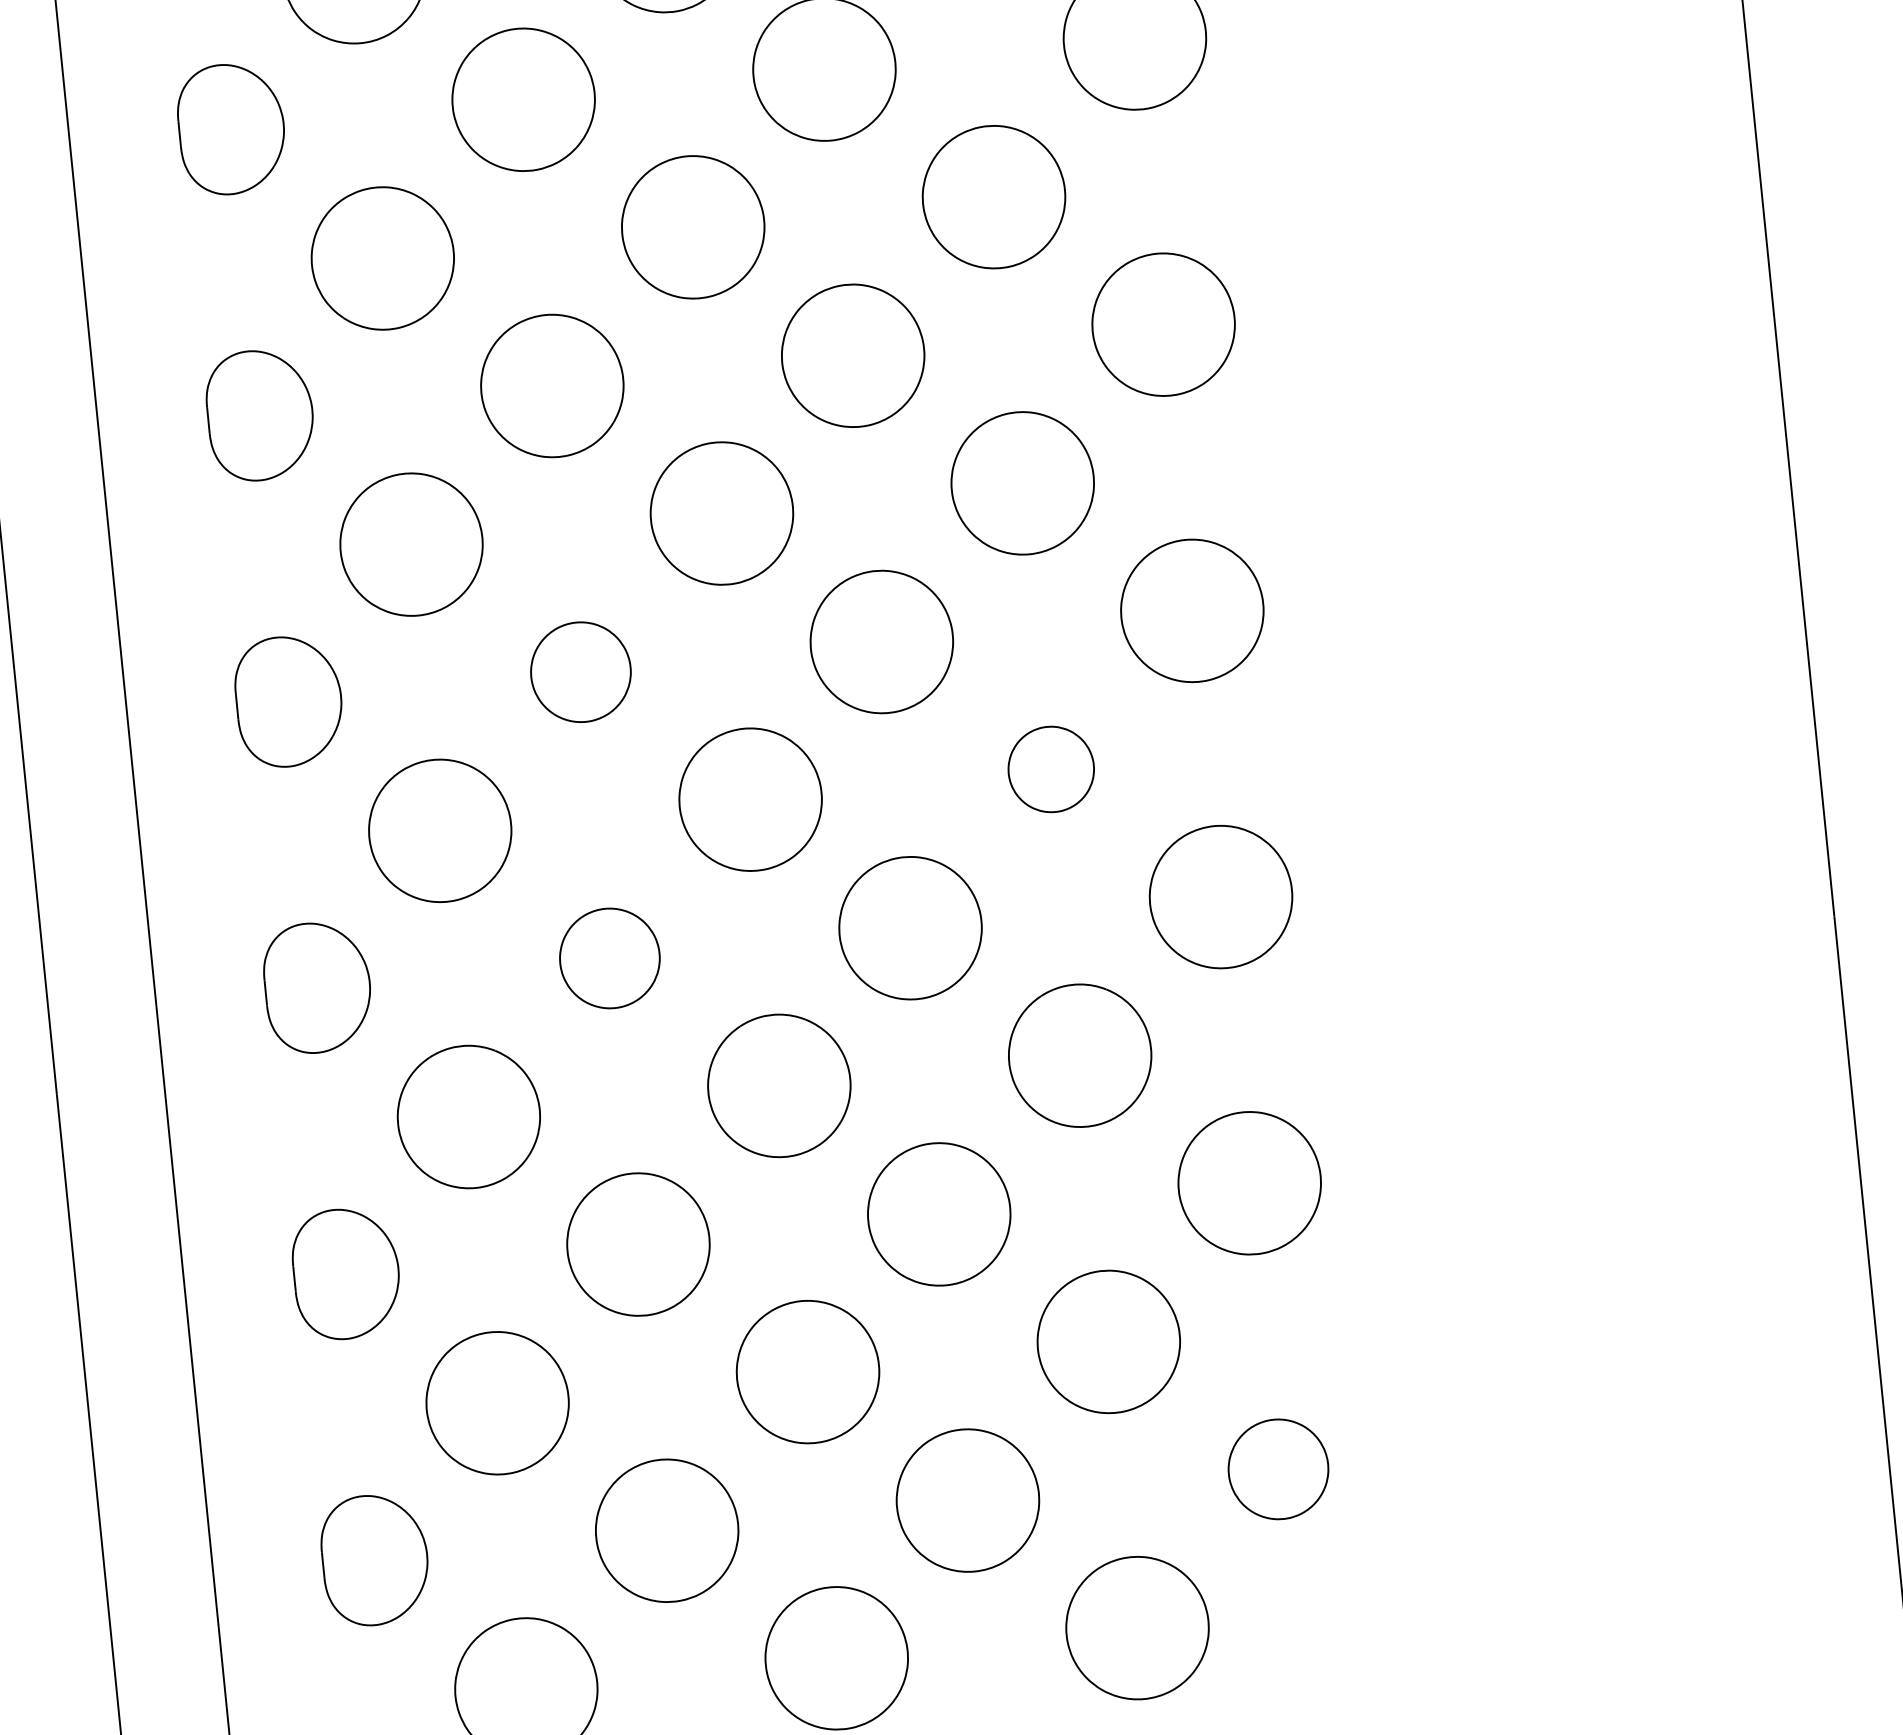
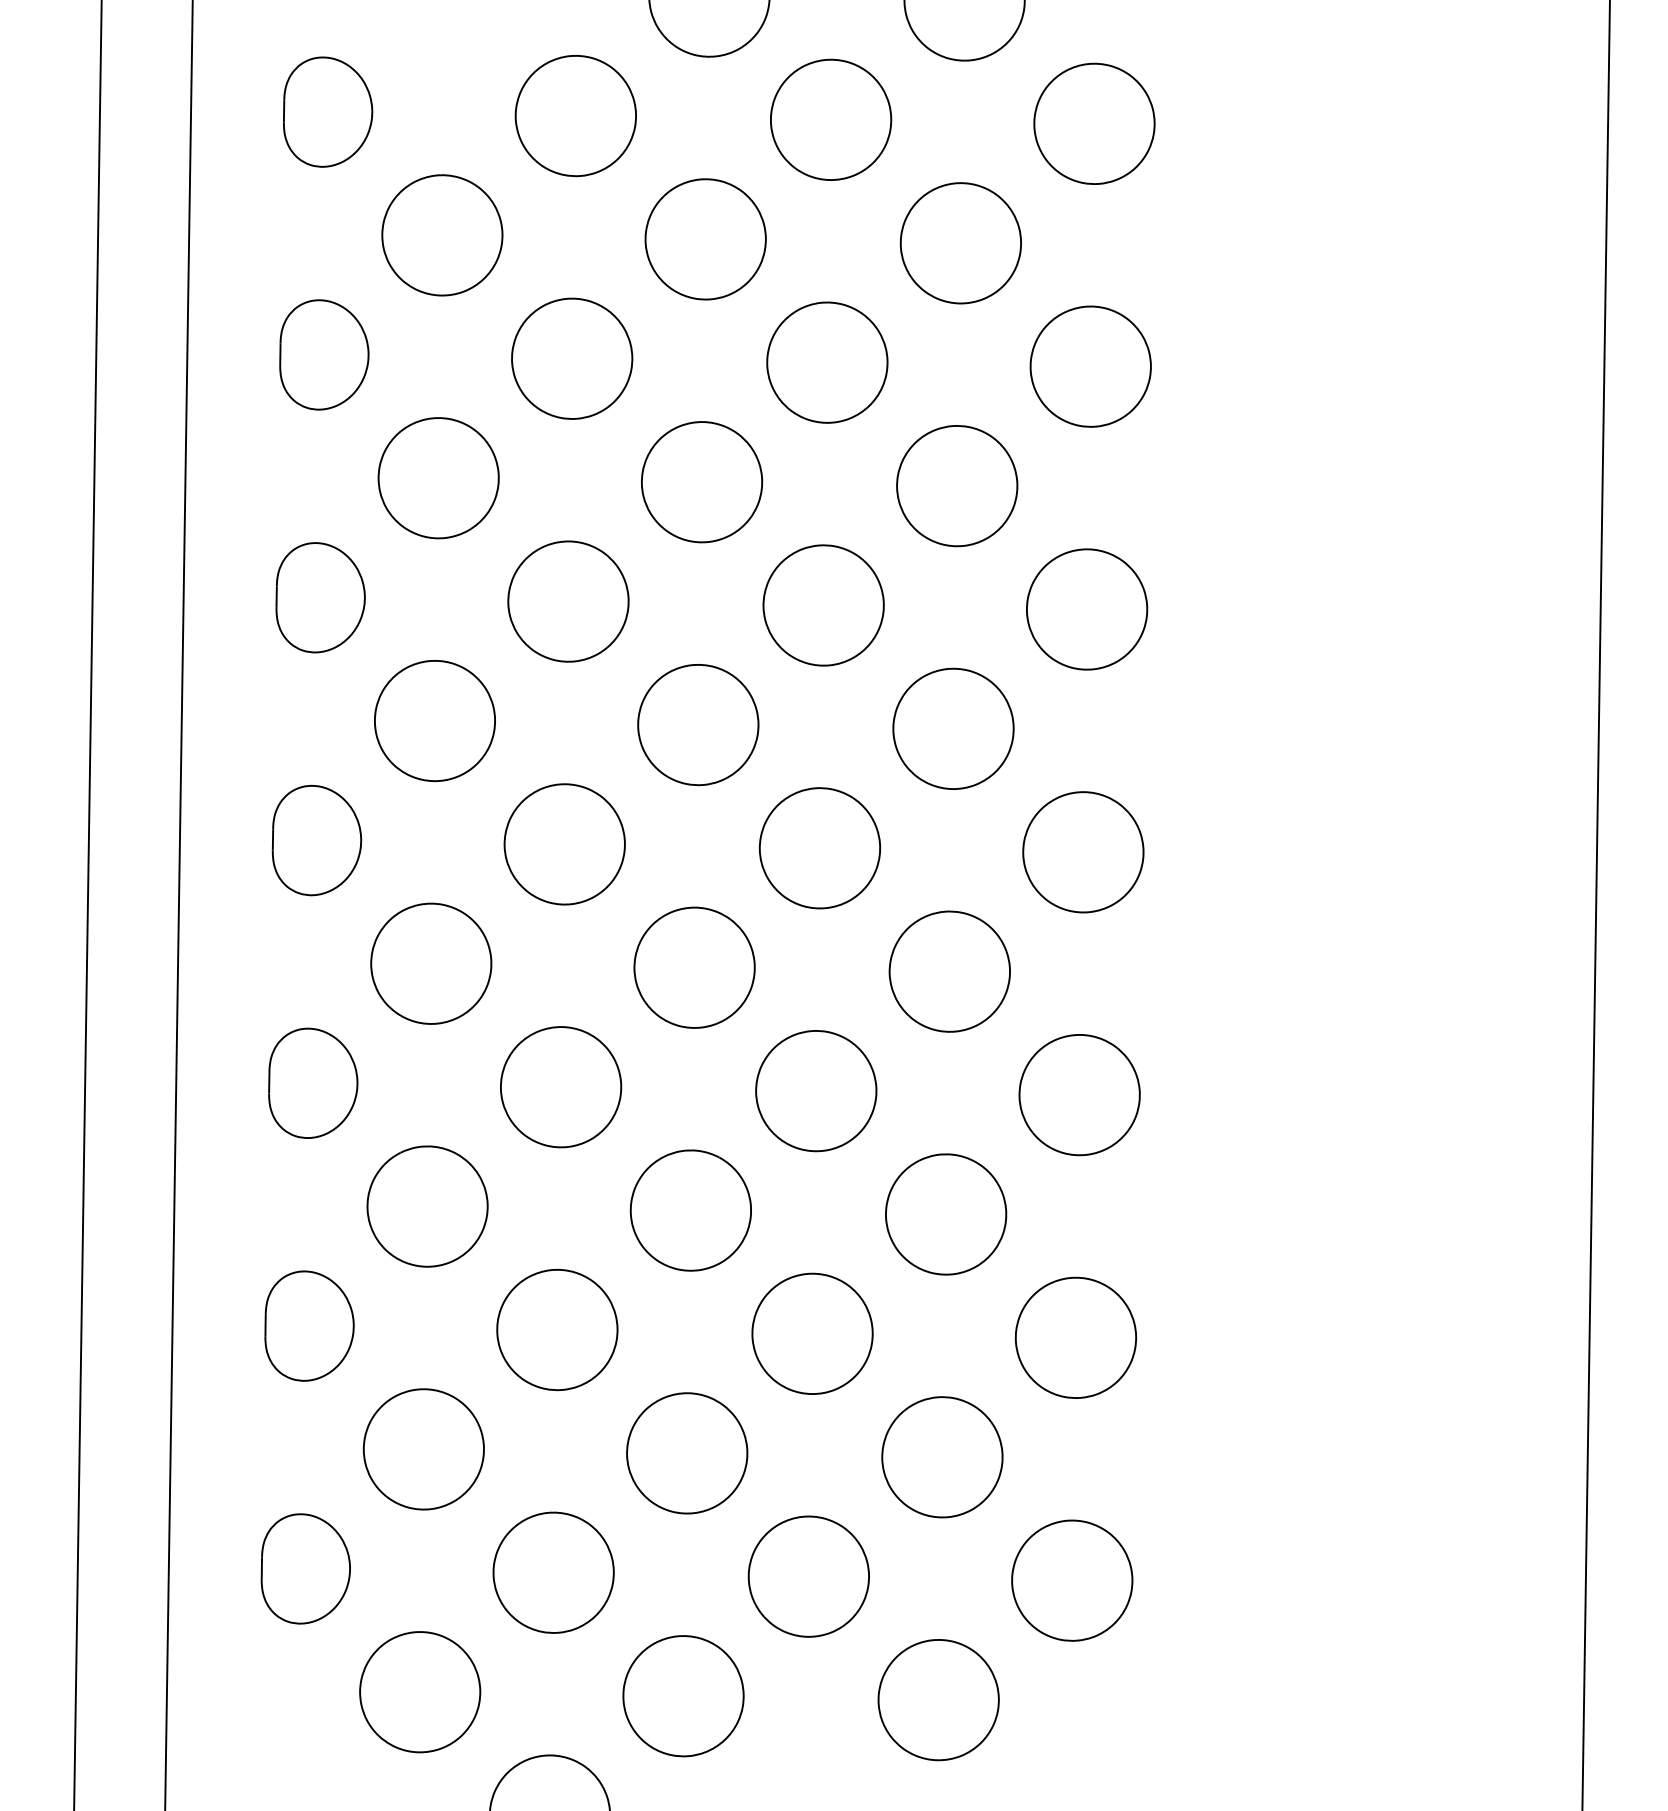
part: (580, 672) -> (564, 844), size x1.43
part: (1051, 769) -> (949, 971), size x1.67
part: (610, 958) -> (561, 1087), size x1.43
part: (1278, 1469) -> (1072, 1580), size x1.43

